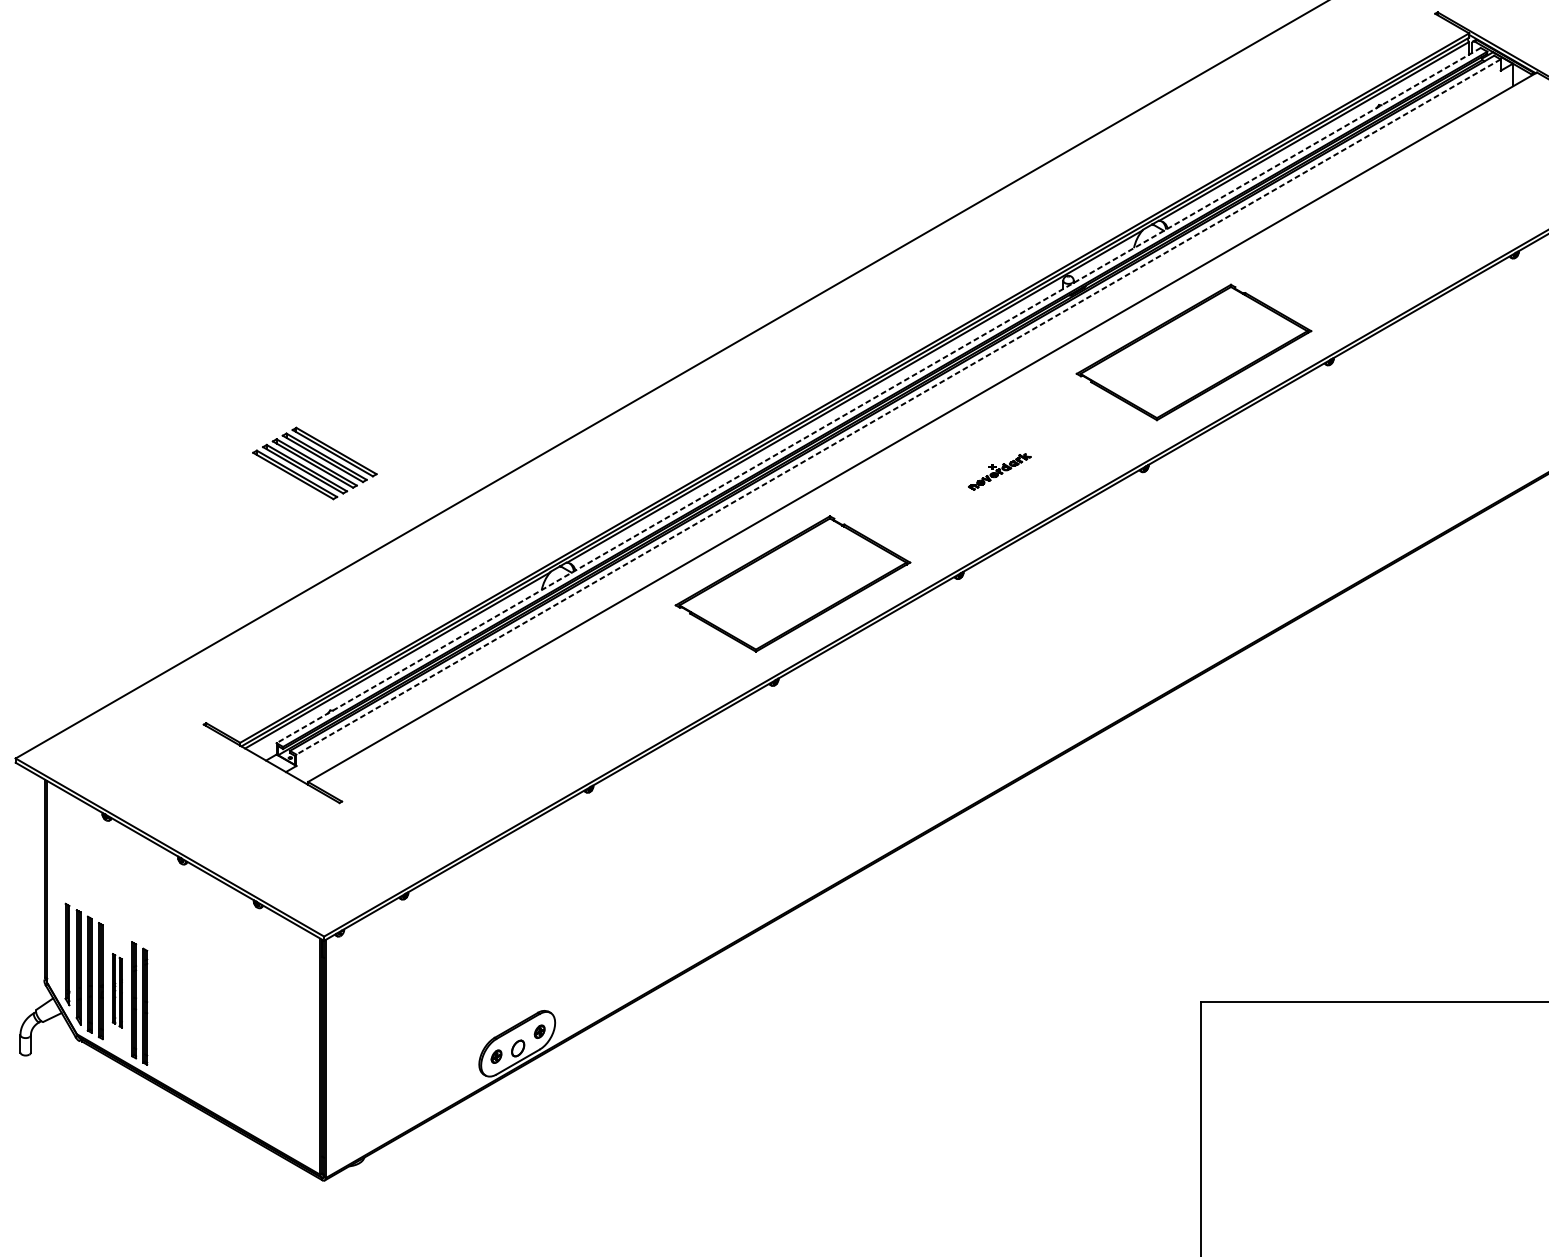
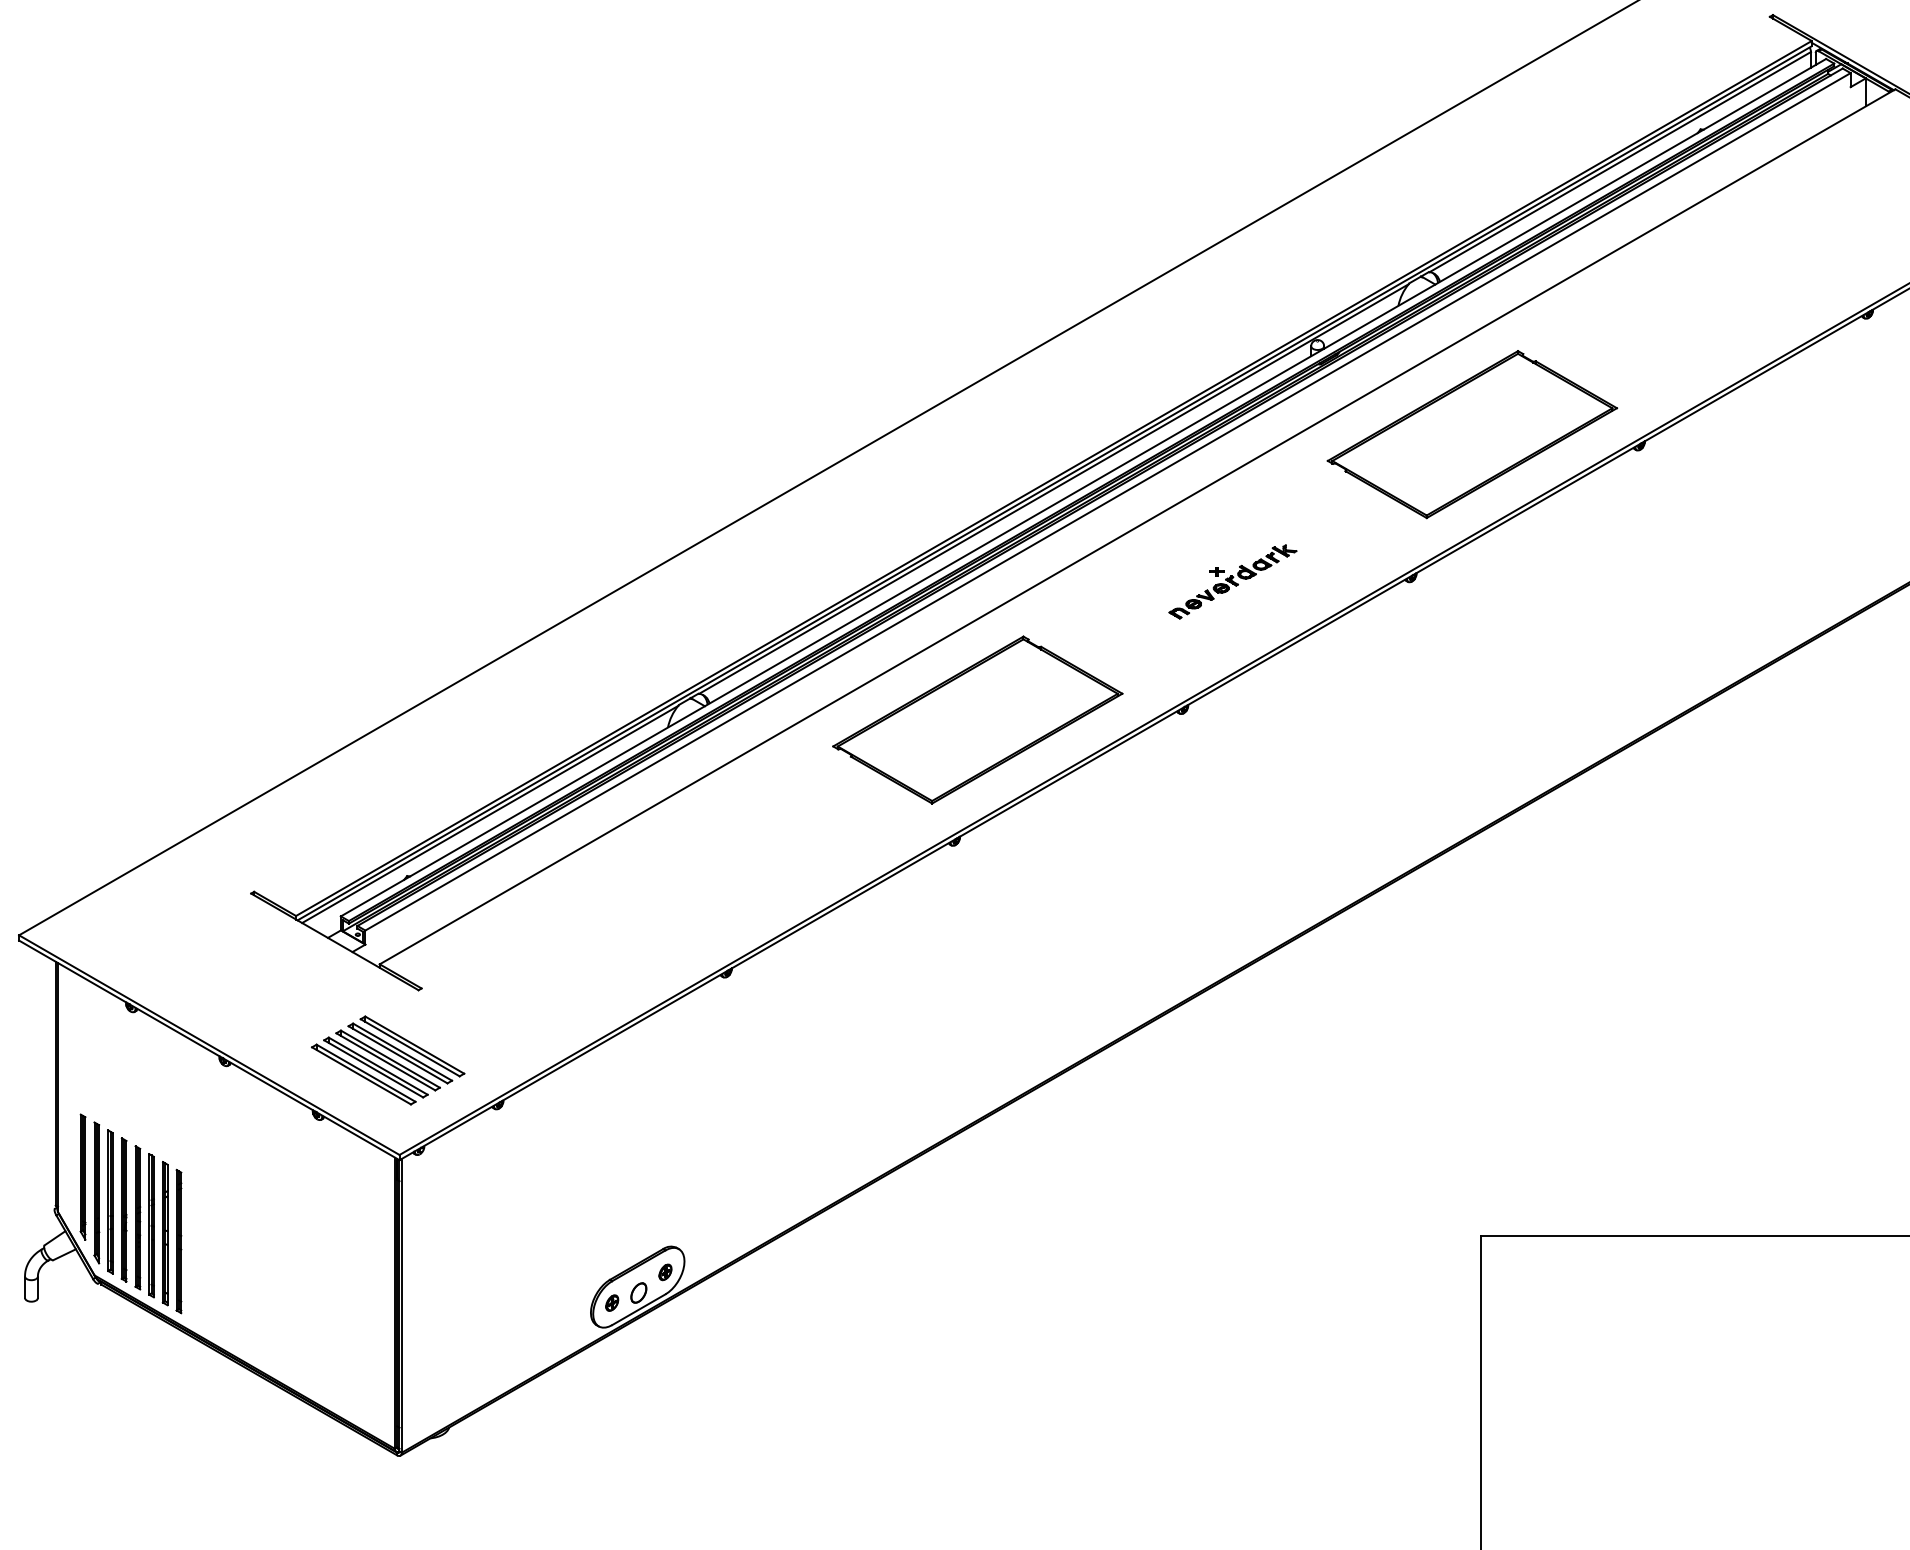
line: (878, 395) -> (1083, 487), dashed -> solid
line: (898, 407) -> (1107, 502), dashed -> solid
part: (315, 463) -> (388, 1060), moved
part: (999, 471) -> (1232, 581), size x1.67
part: (117, 990) -> (144, 1221), size x1.67

